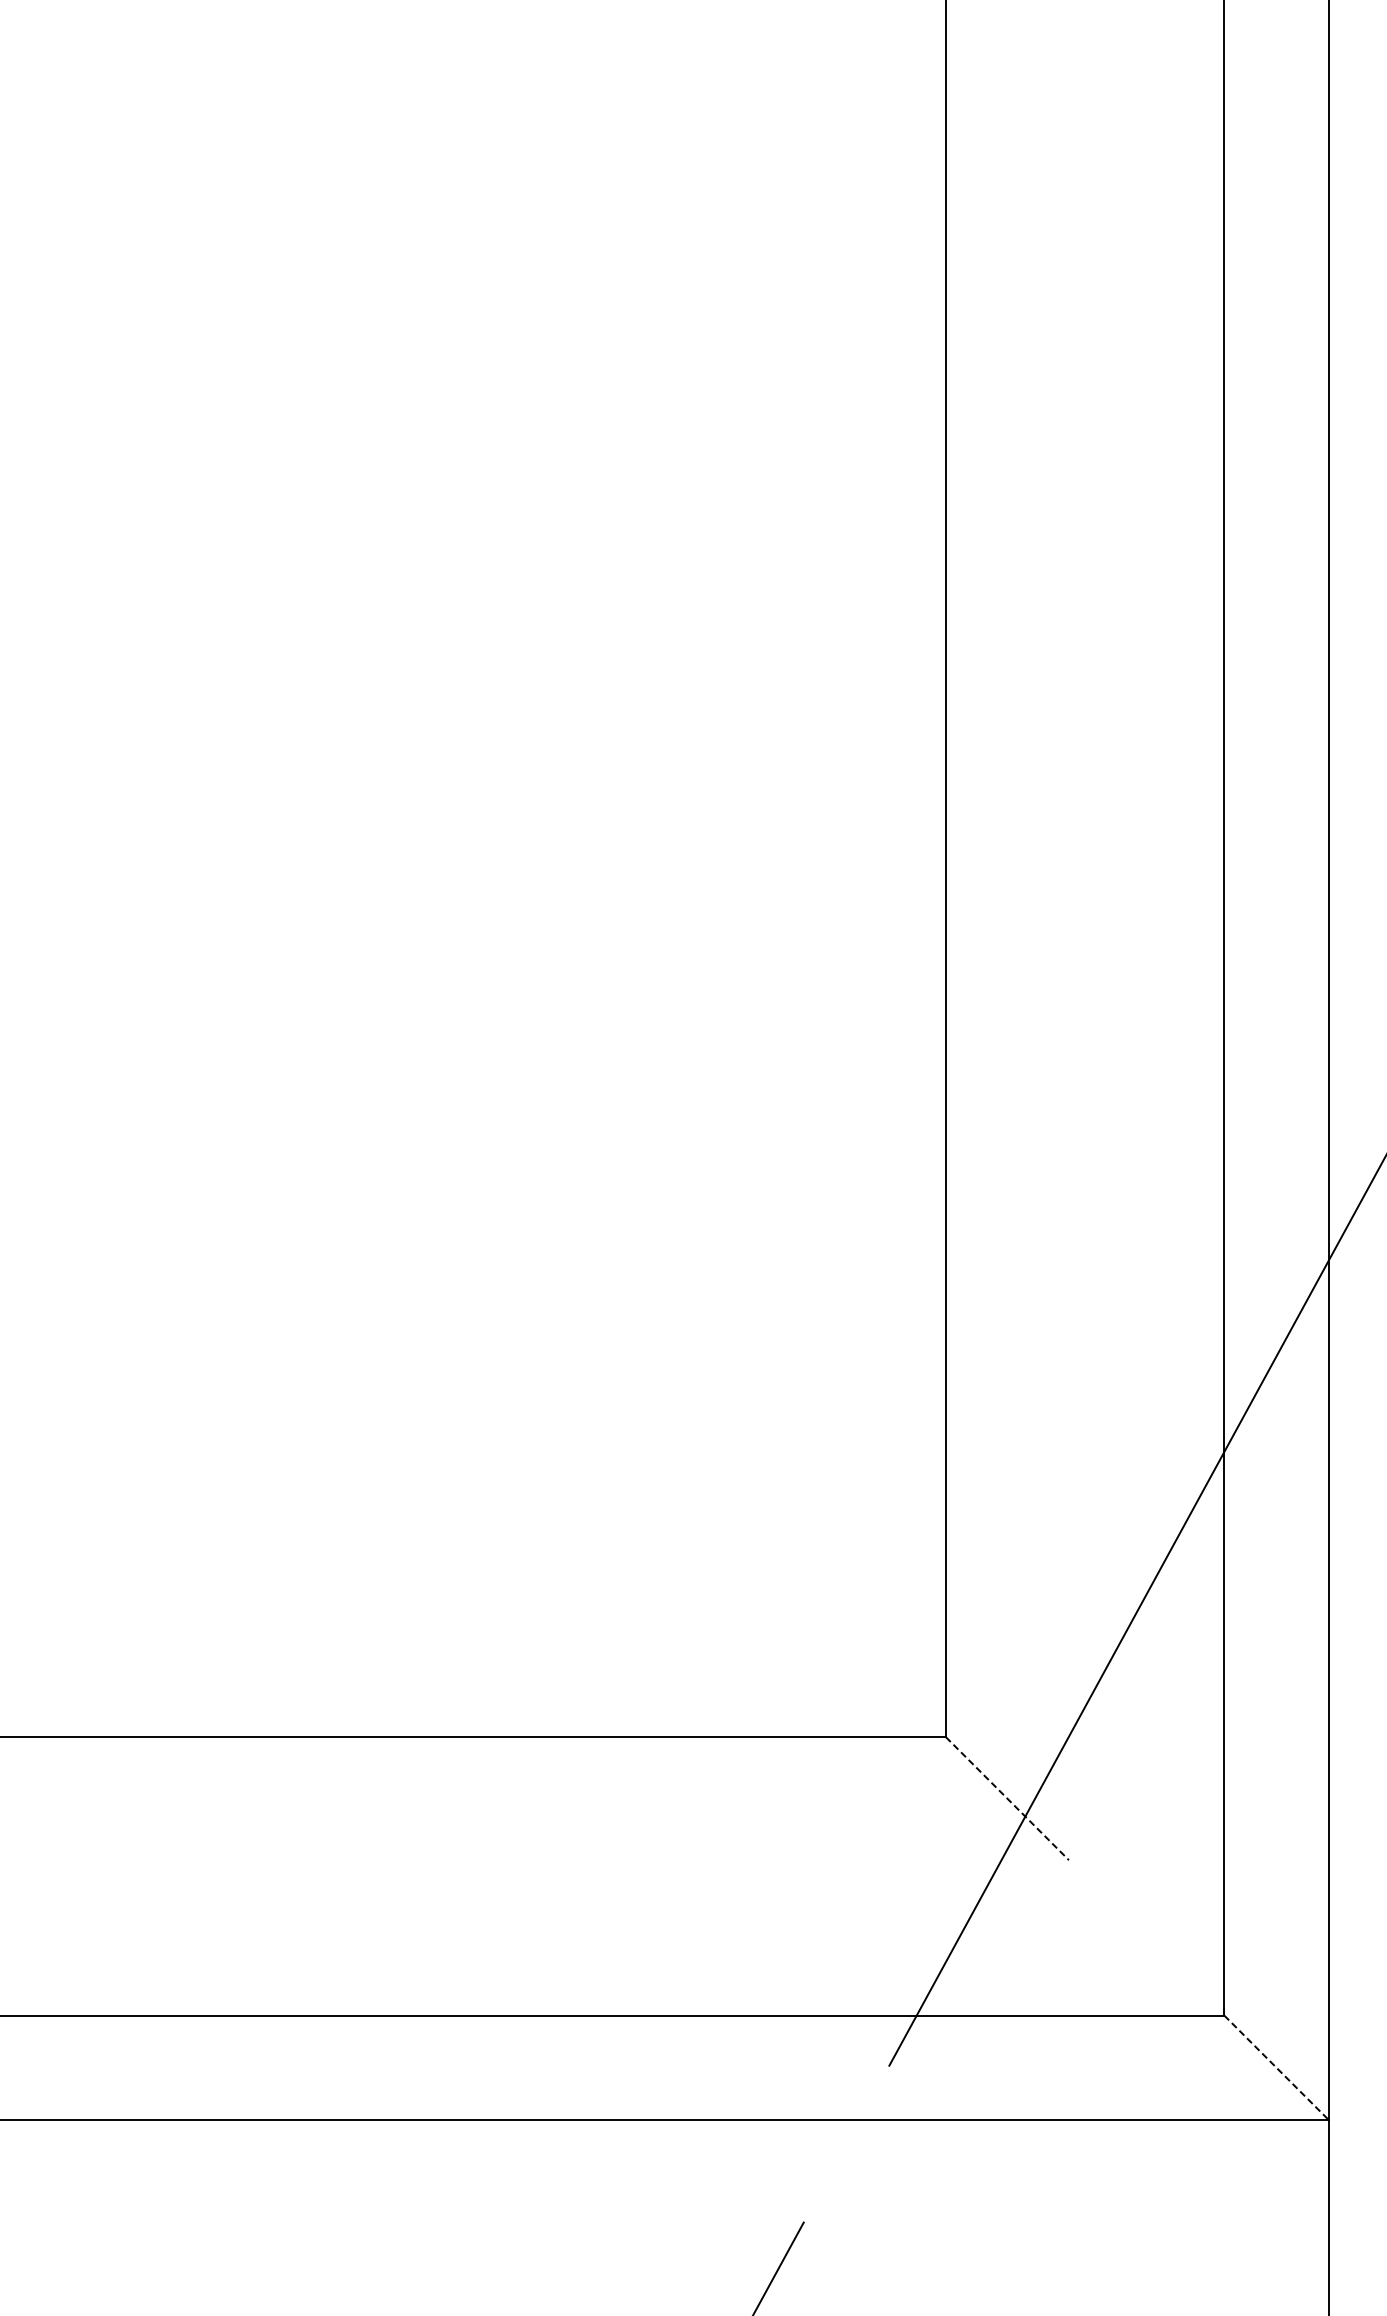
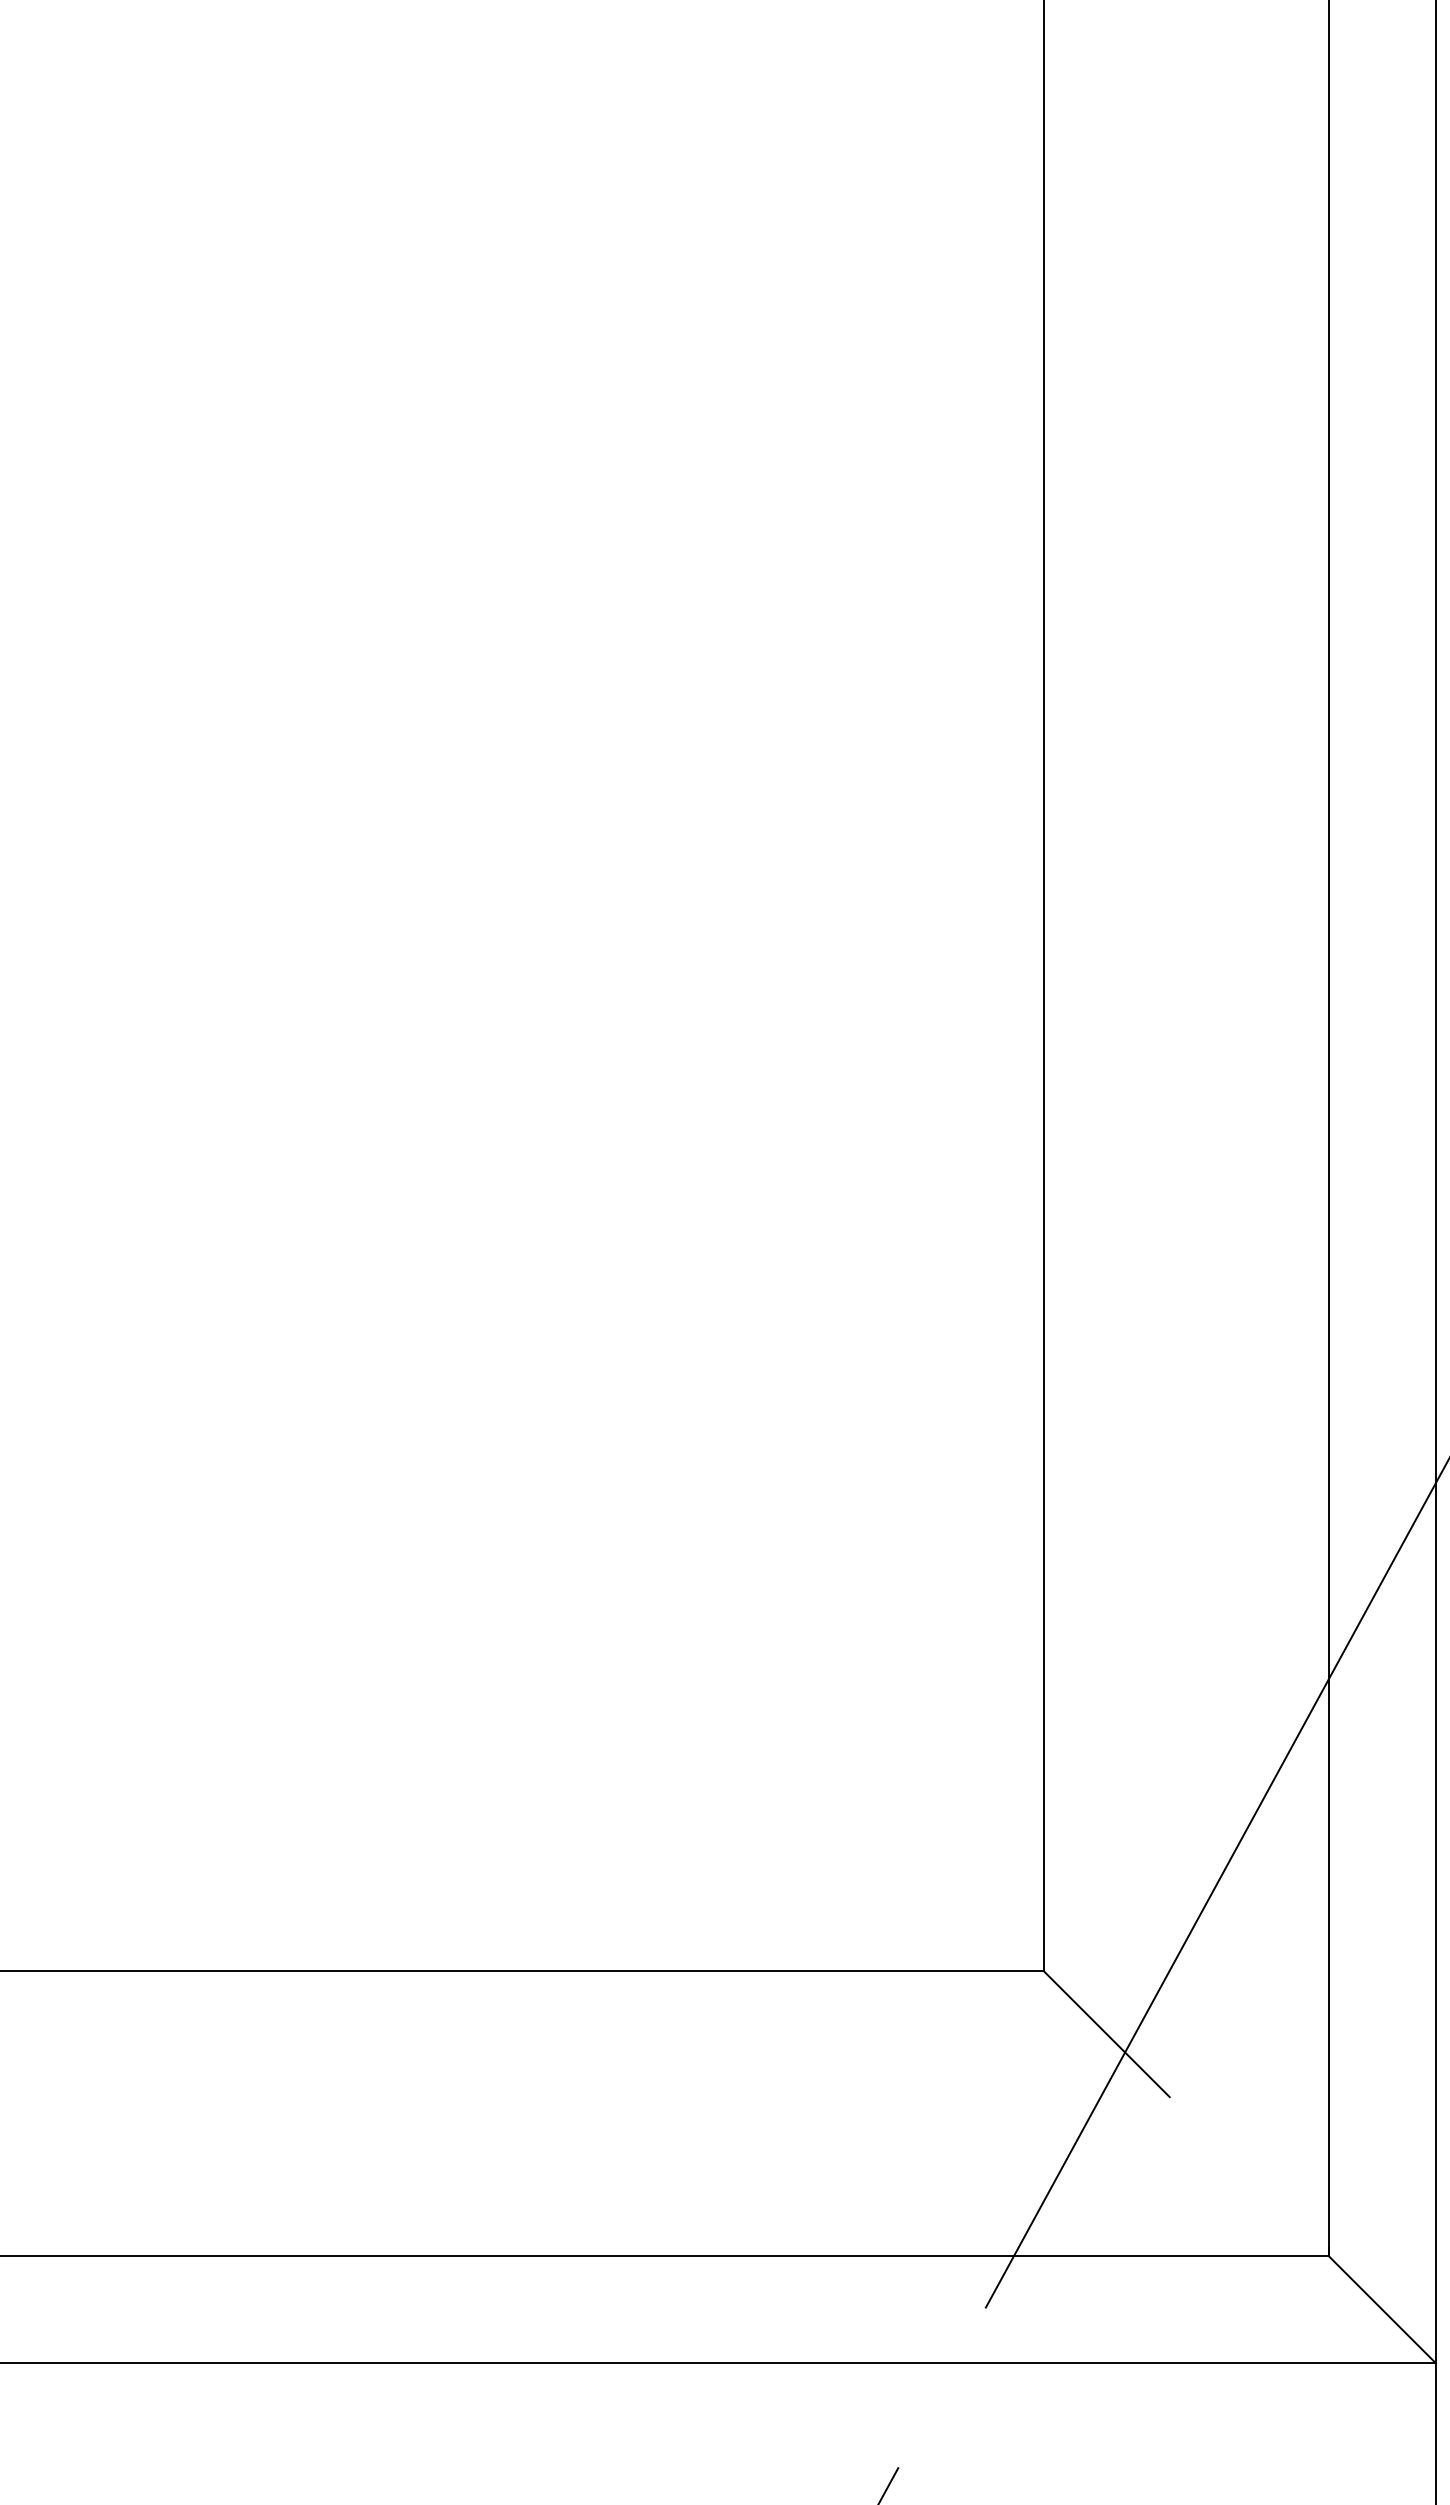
line: (1008, 1799) -> (1107, 2034), dashed -> solid
line: (1276, 2067) -> (1382, 2309), dashed -> solid

